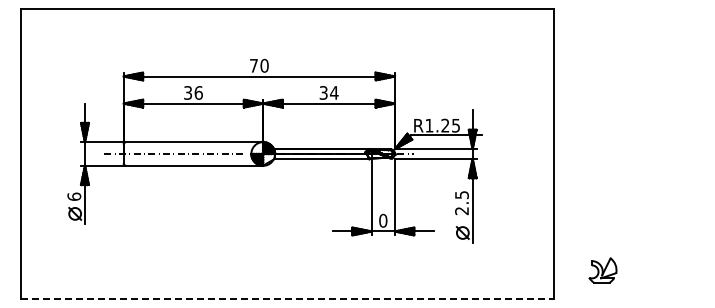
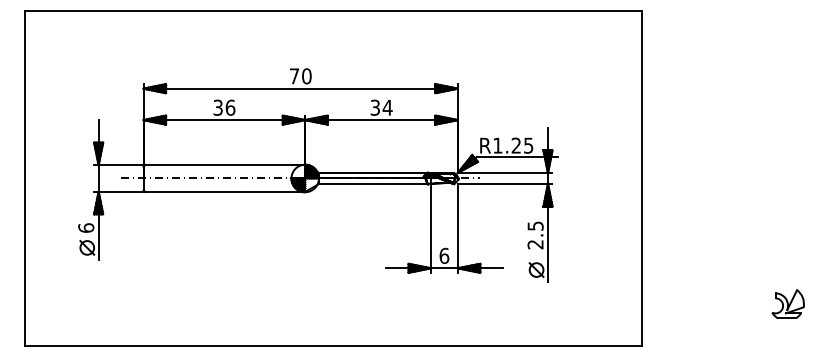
text: (383, 220) -> (444, 255), 0 -> 6
part: (602, 270) -> (787, 304), moved
line: (288, 298) -> (334, 345), dashed -> solid

